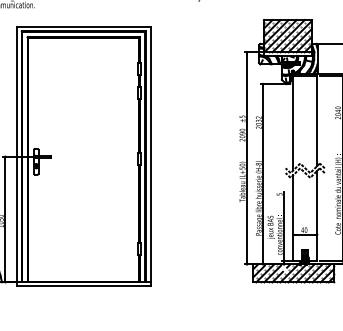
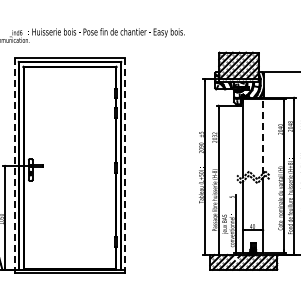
line: (317, 120) -> (263, 135), solid -> dashed
line: (16, 153) -> (14, 163), solid -> dashed
line: (150, 153) -> (125, 163), solid -> dashed

